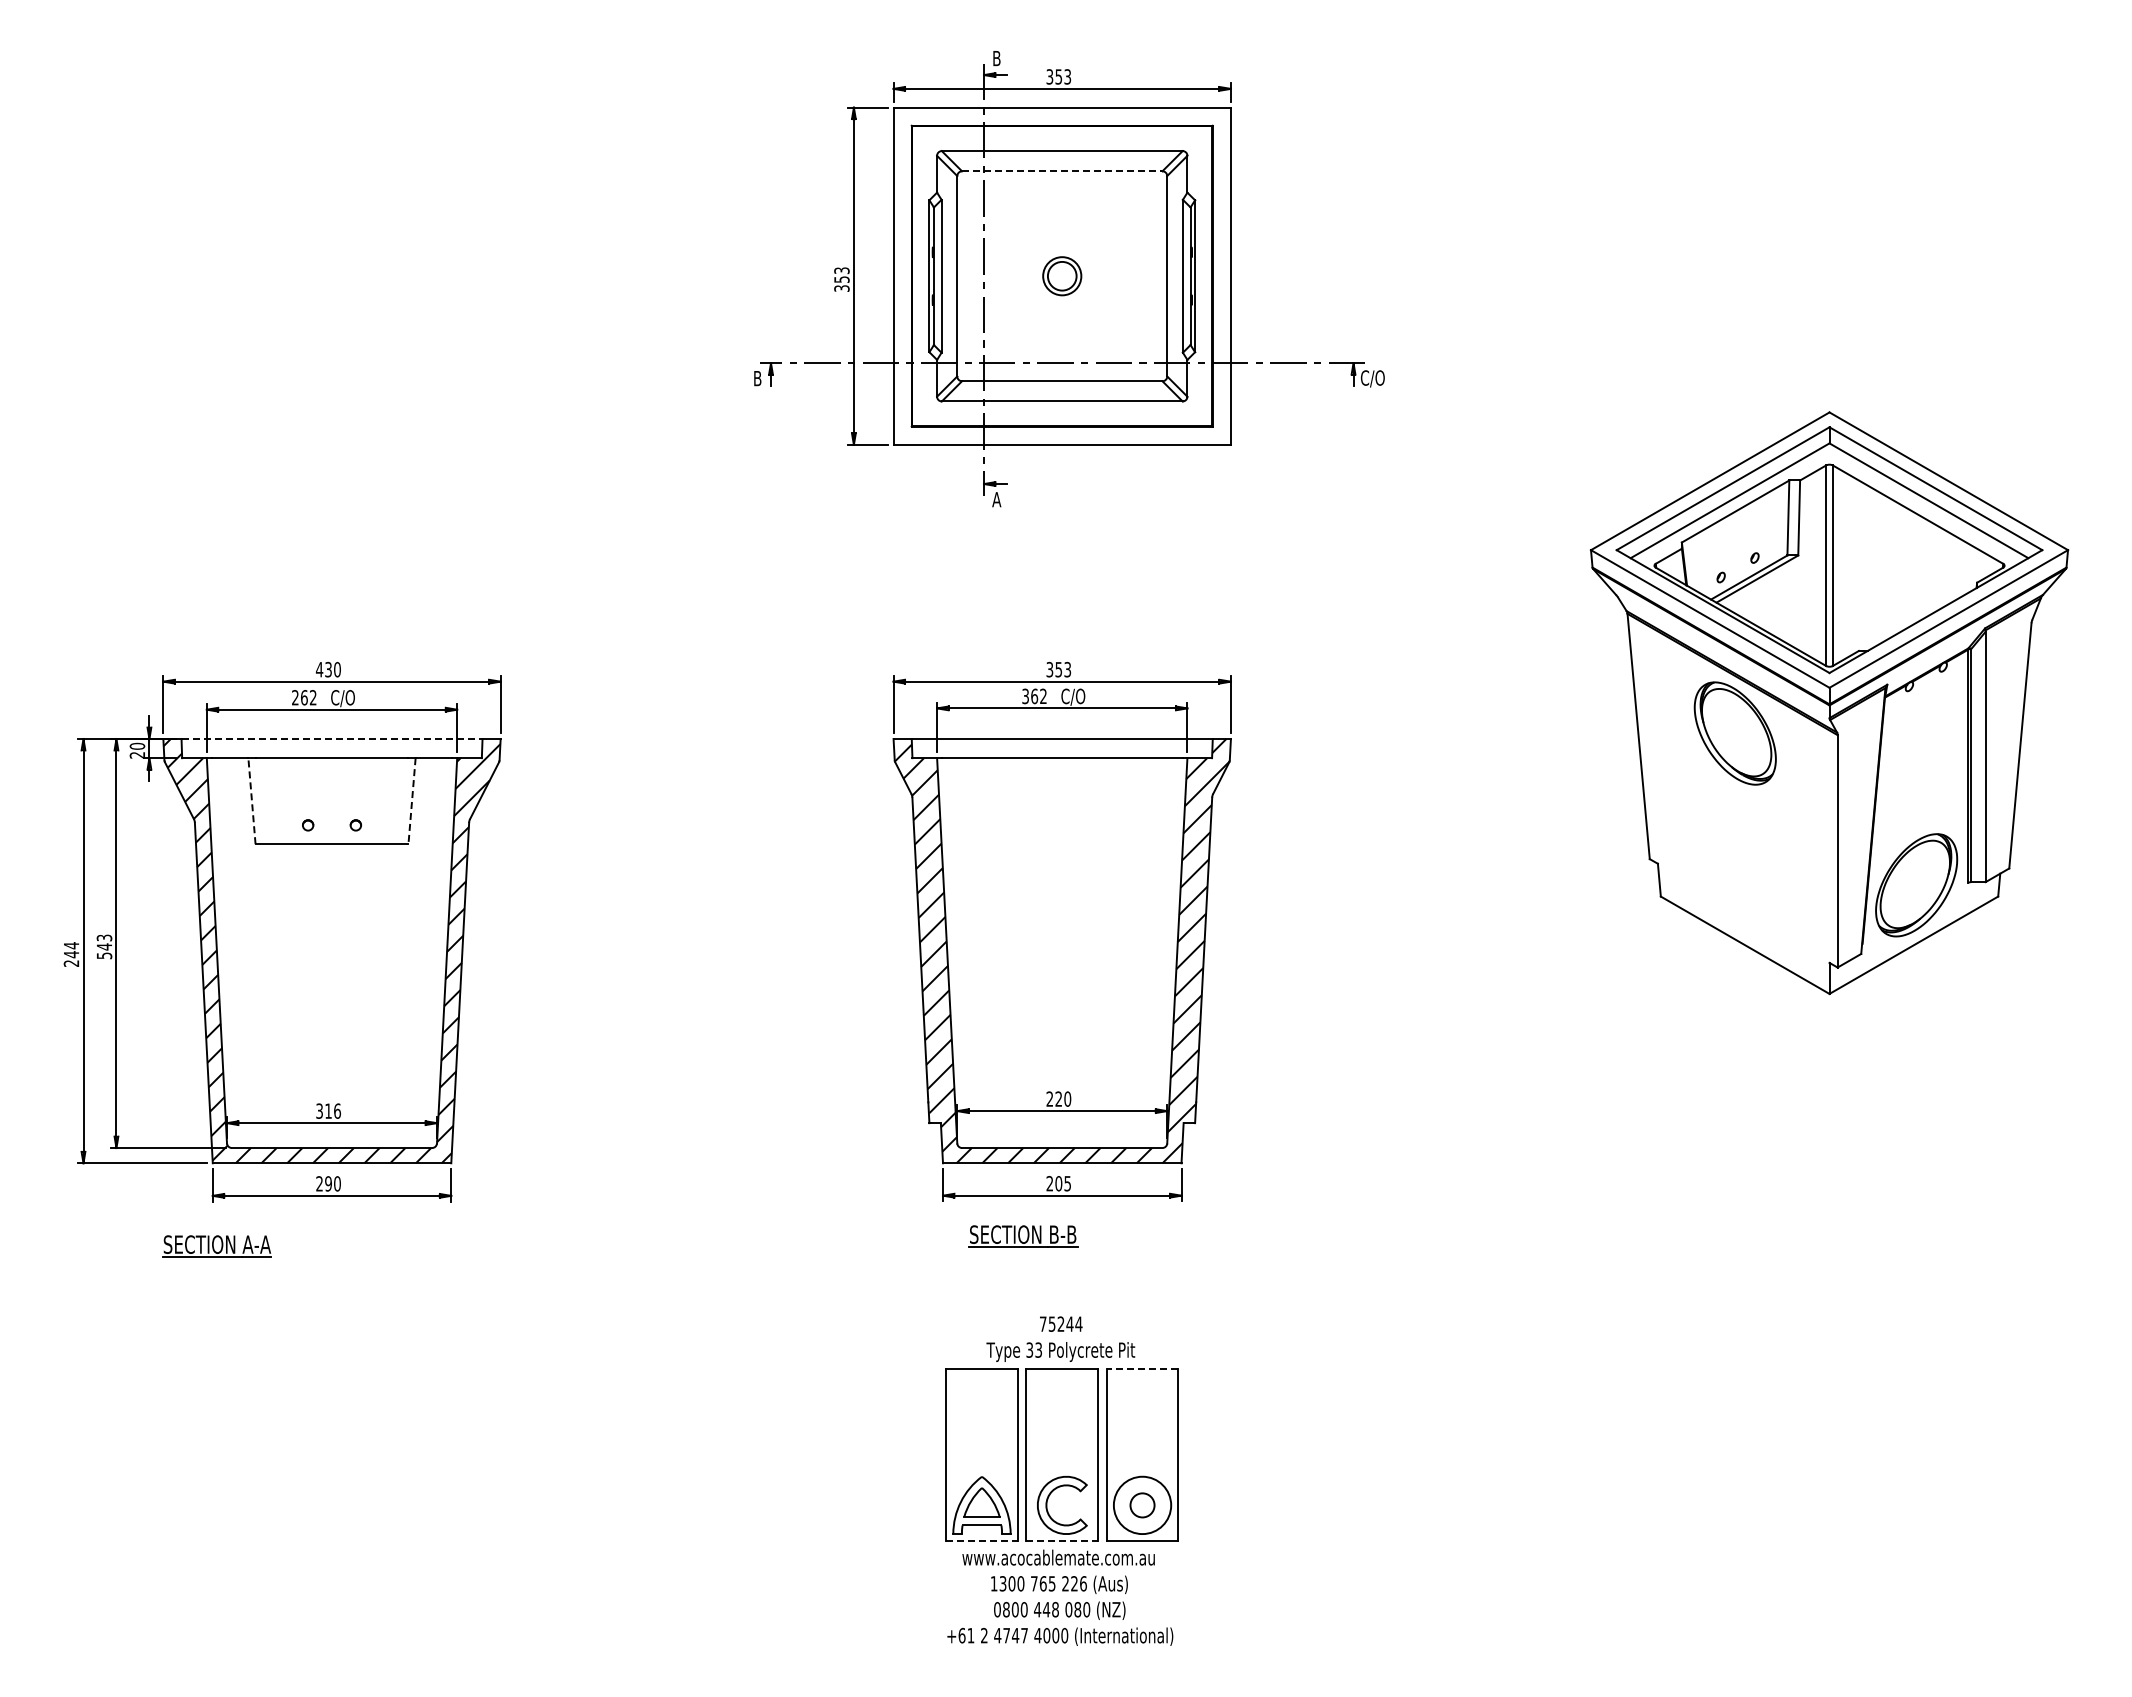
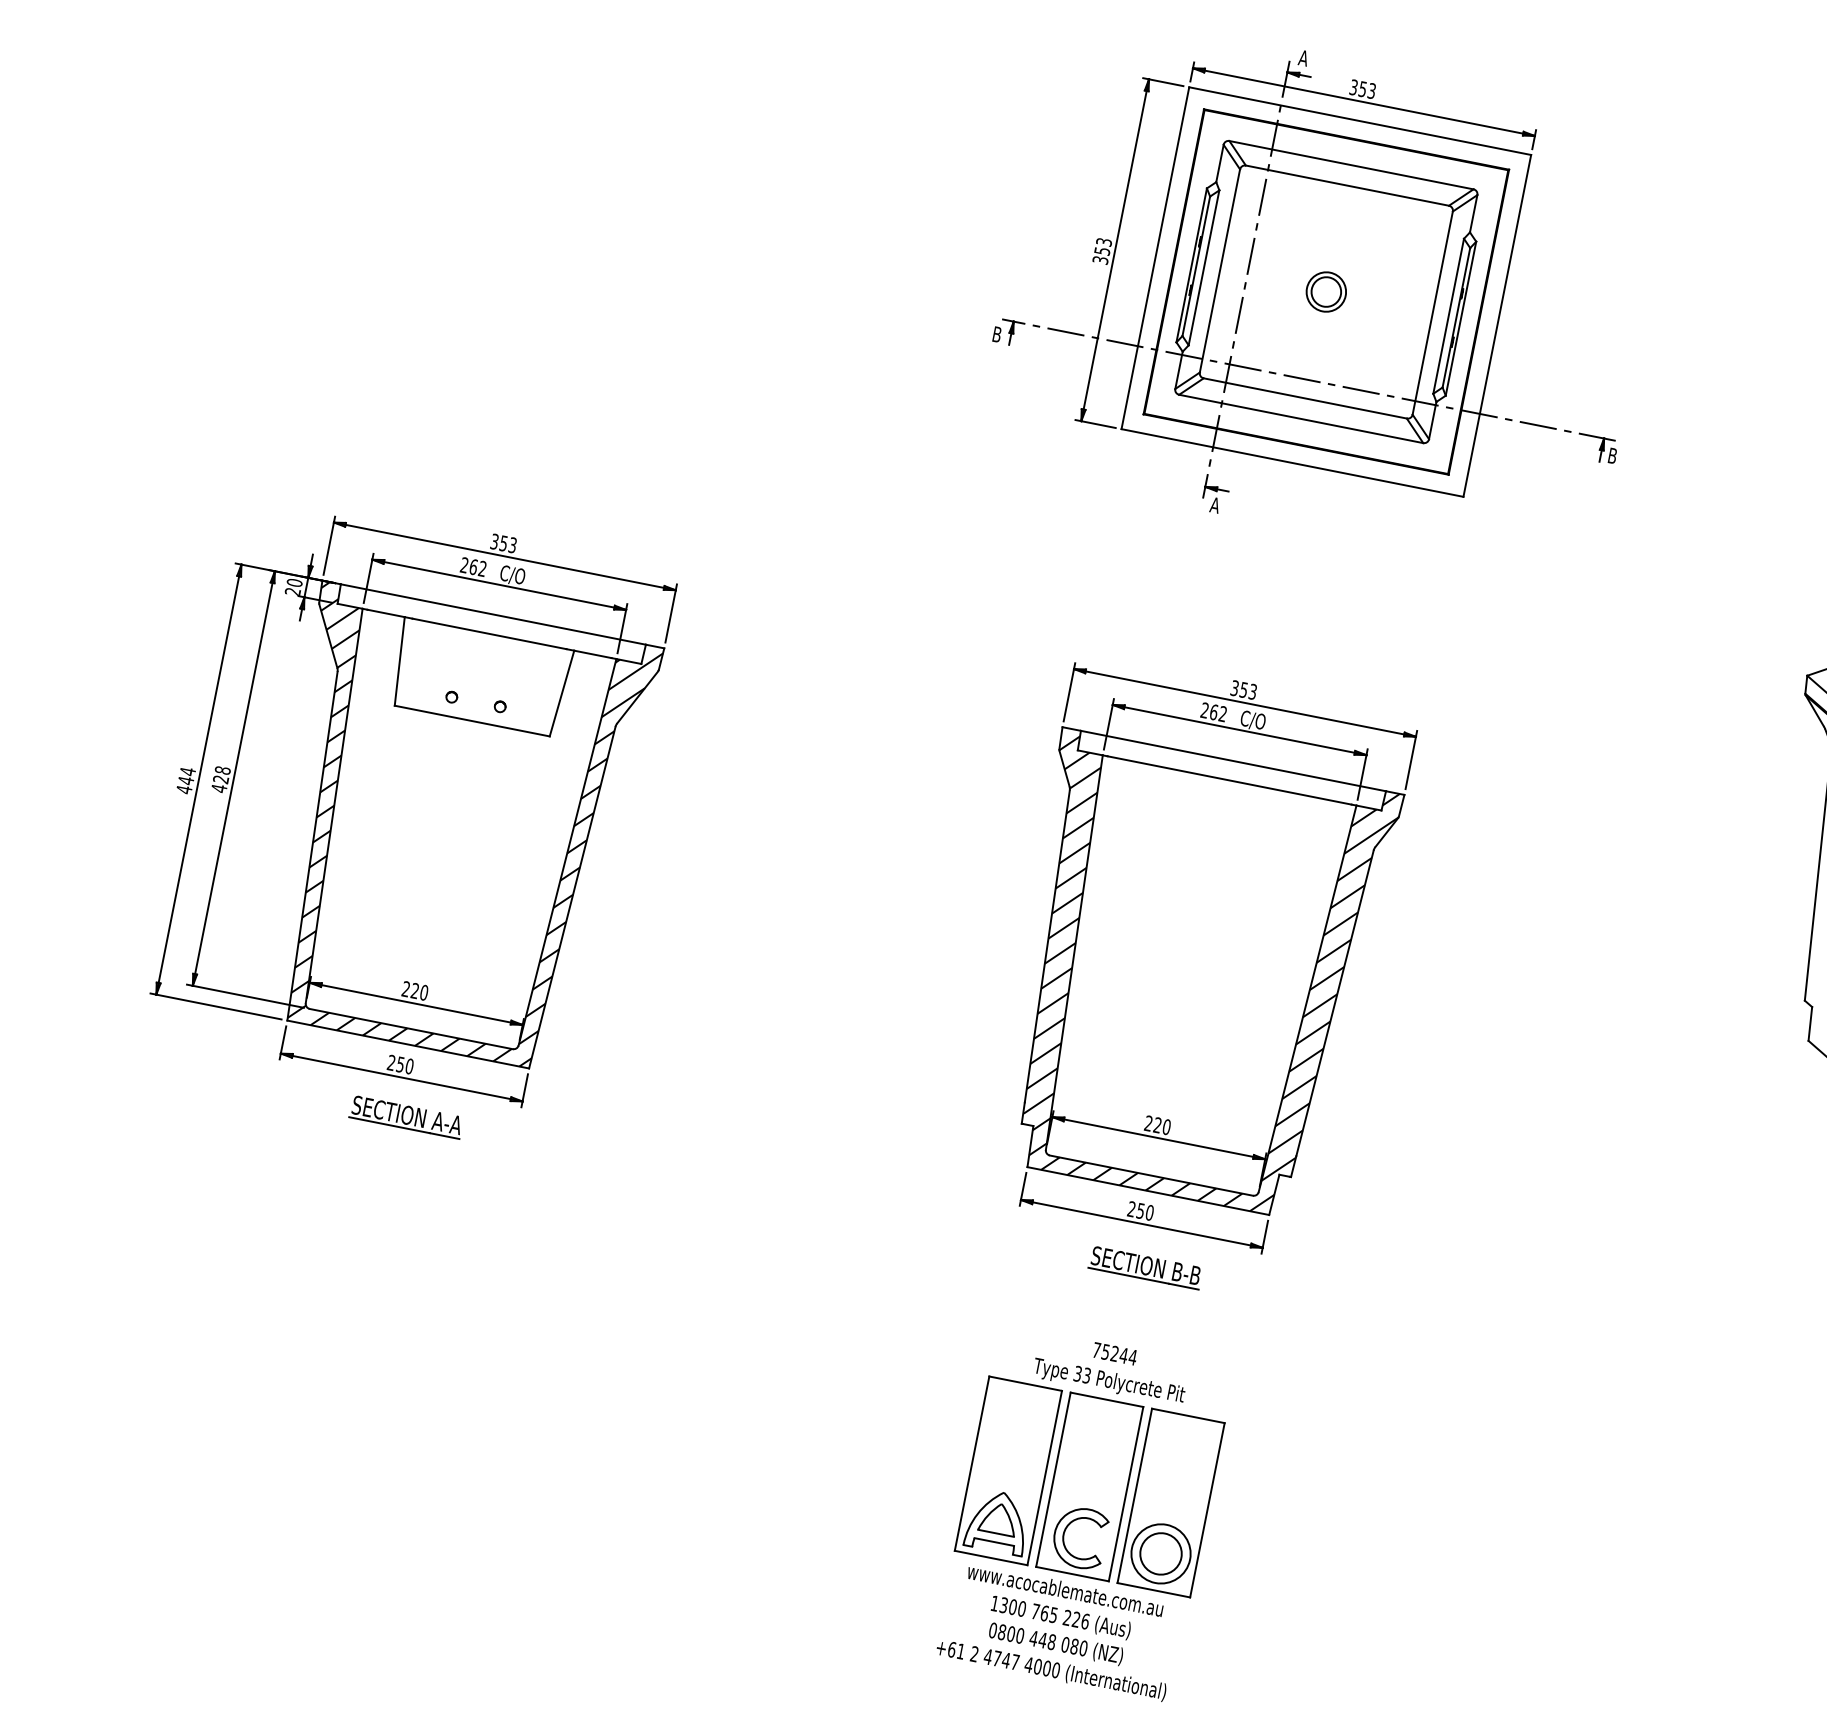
text: (996, 58) -> (1303, 58), B -> A
line: (1062, 171) -> (1347, 185), dashed -> solid
text: (1372, 378) -> (1620, 457), C/O -> B
text: (327, 669) -> (502, 543), 430 -> 353
text: (1025, 696) -> (1204, 710), 362 -> 262
line: (332, 739) -> (493, 615), dashed -> solid
line: (251, 800) -> (399, 660), dashed -> solid
line: (412, 801) -> (562, 693), dashed -> solid
text: (104, 946) -> (221, 779), 543 -> 428
text: (71, 963) -> (184, 789), 244 -> 444
text: (328, 1110) -> (415, 990), 316 -> 220
text: (328, 1183) -> (400, 1064), 290 -> 250
text: (1063, 1183) -> (1145, 1211), 205 -> 250
part: (1023, 1236) -> (1146, 1267), moved
part: (216, 1246) -> (405, 1116), moved
line: (1142, 1369) -> (1188, 1416), dashed -> solid
circle: (1142, 1505) -> (1160, 1554), size x1.67
line: (981, 1541) -> (990, 1558), dashed -> solid
line: (1062, 1541) -> (1072, 1574), dashed -> solid

